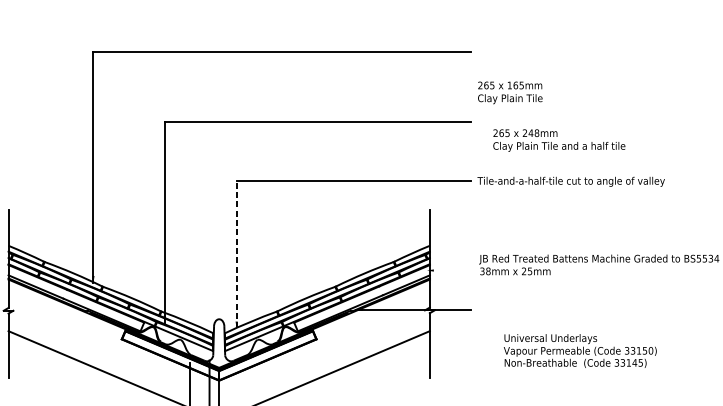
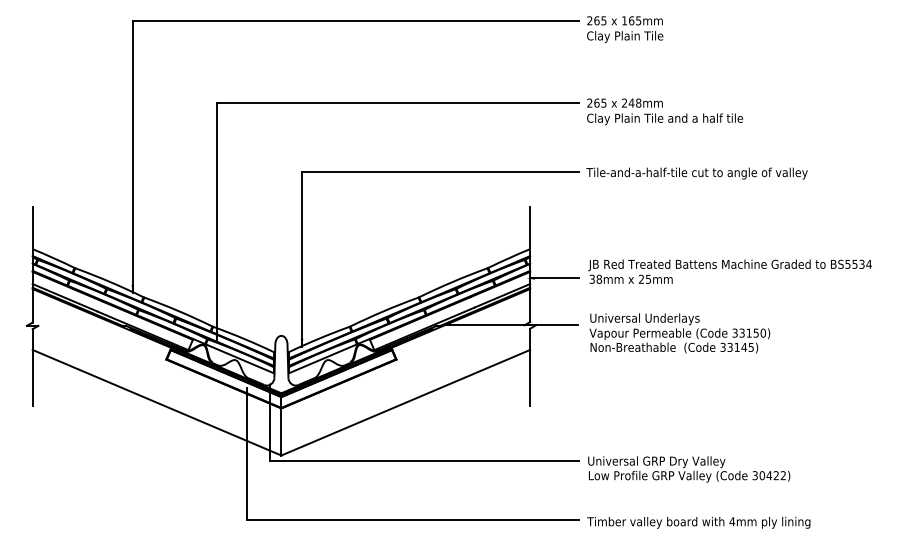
text: (510, 92) -> (625, 29), moved
text: (558, 140) -> (664, 111), moved
line: (237, 253) -> (302, 258), dashed -> solid
line: (451, 270) -> (555, 278), added
text: (580, 351) -> (679, 333), moved

